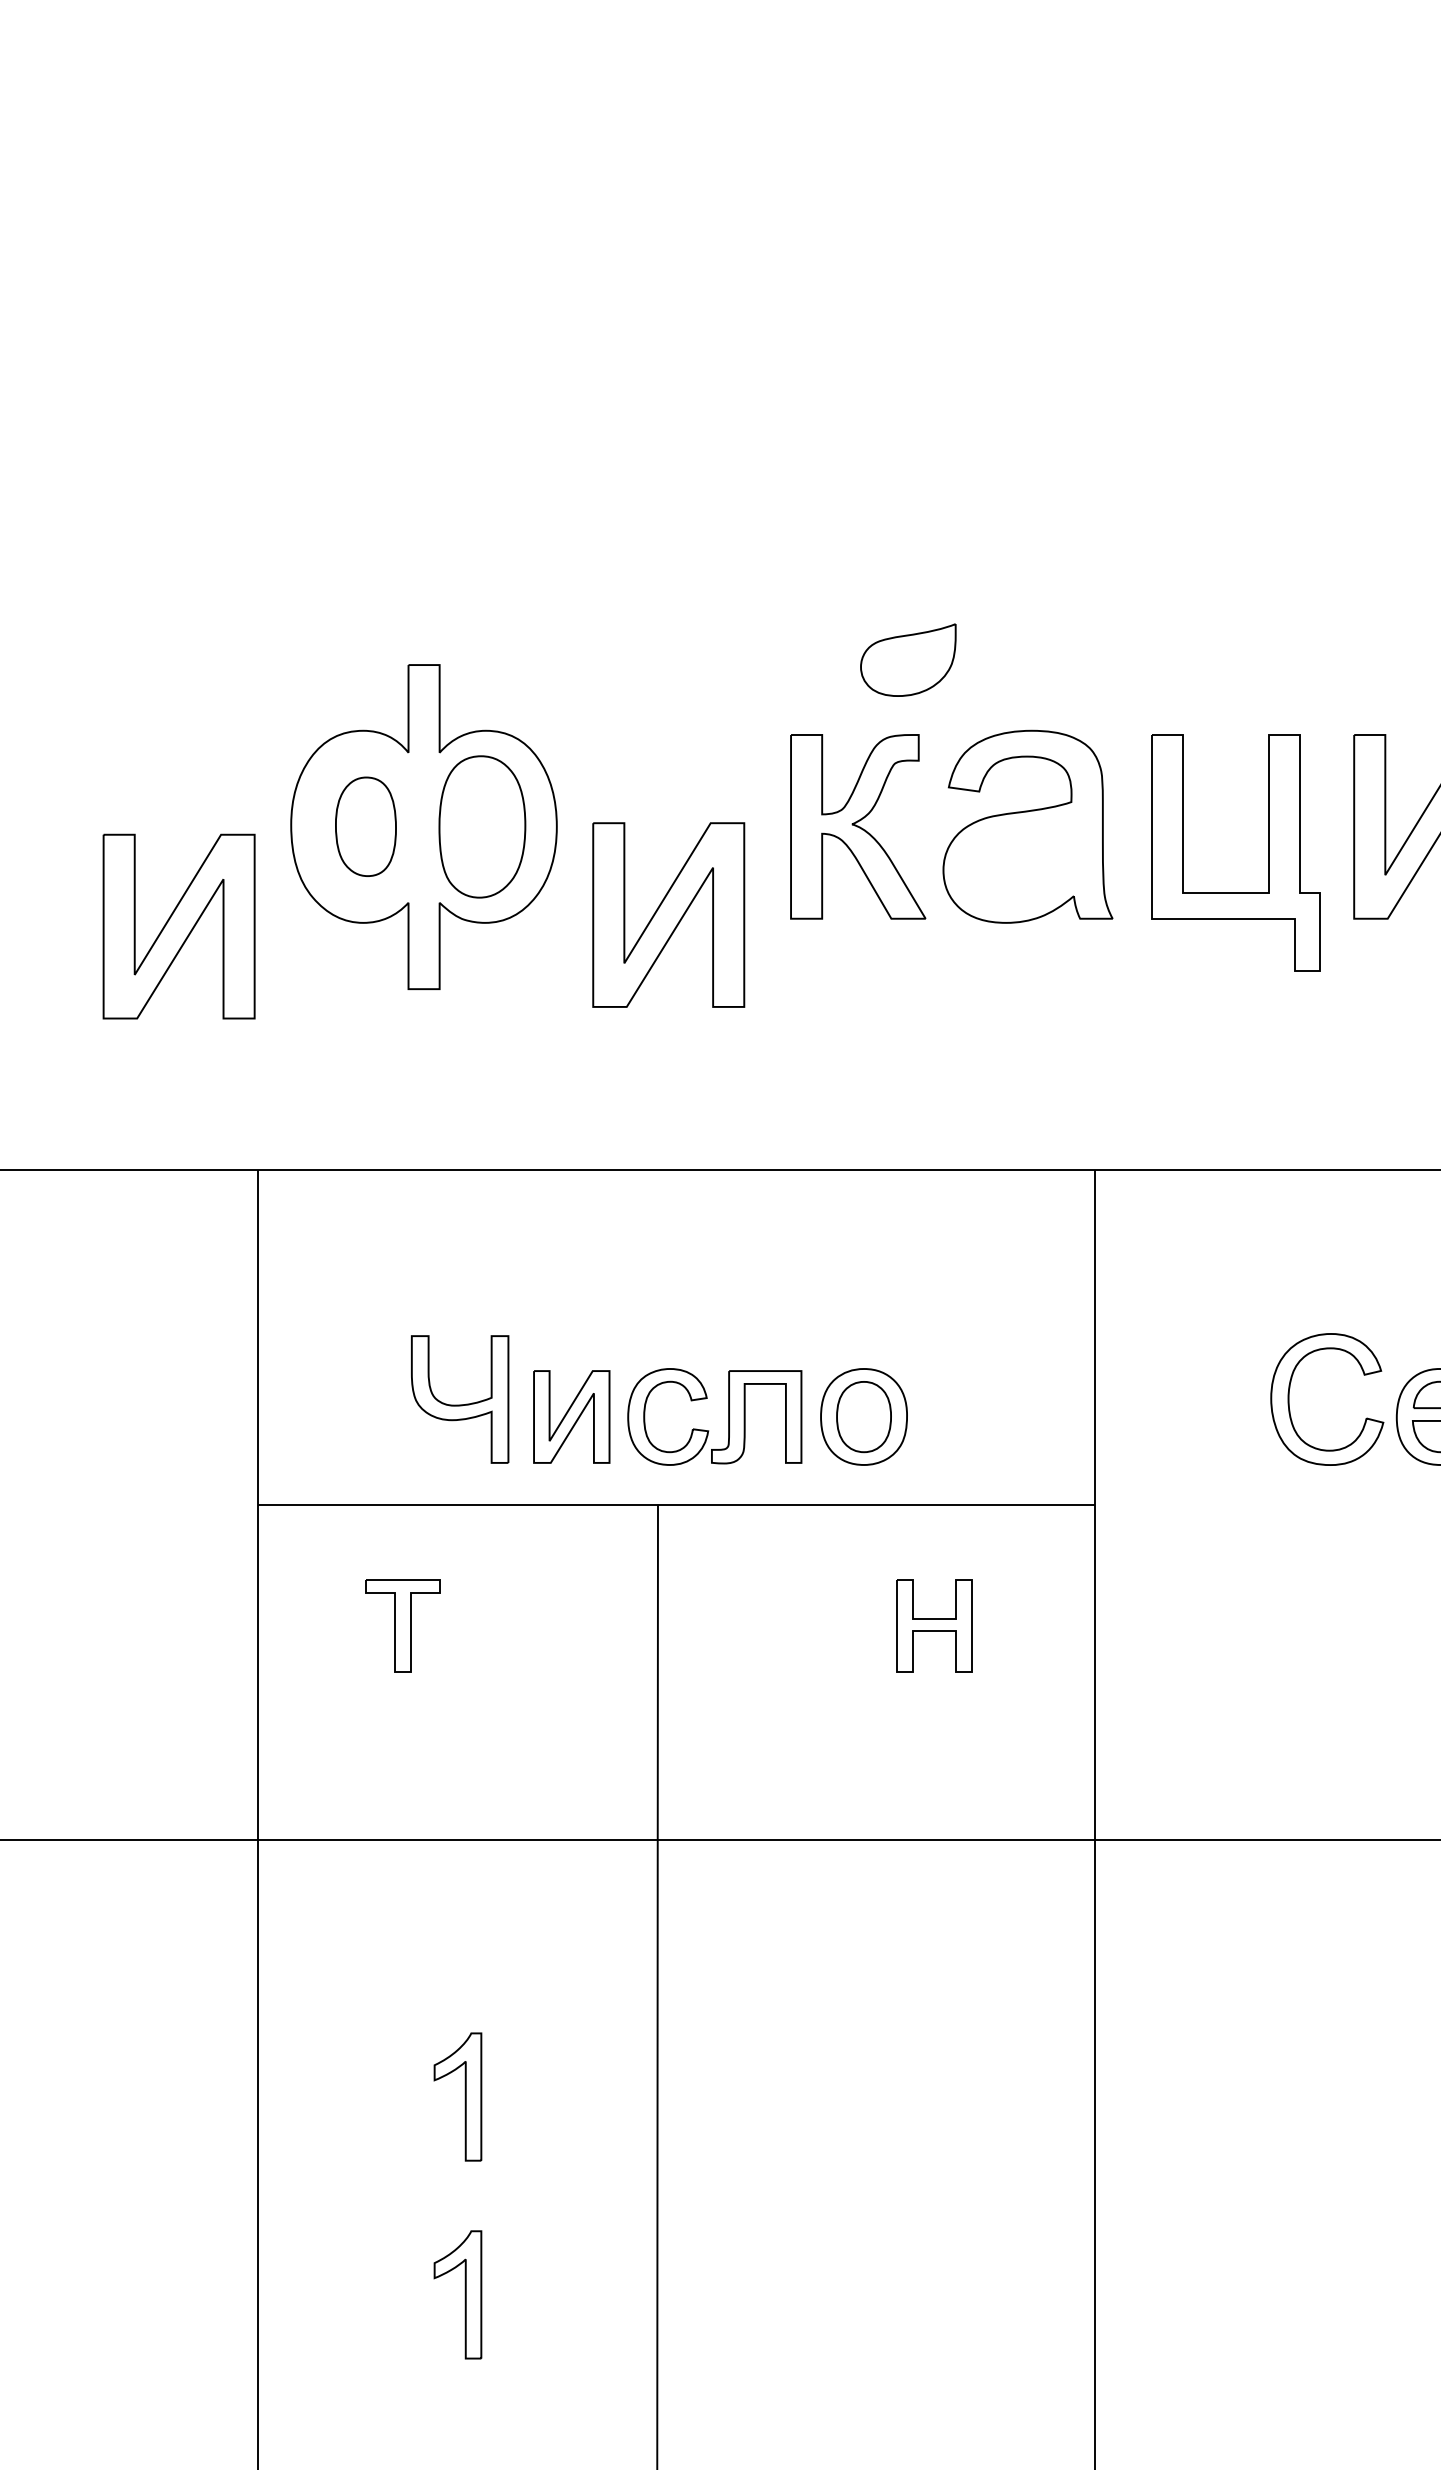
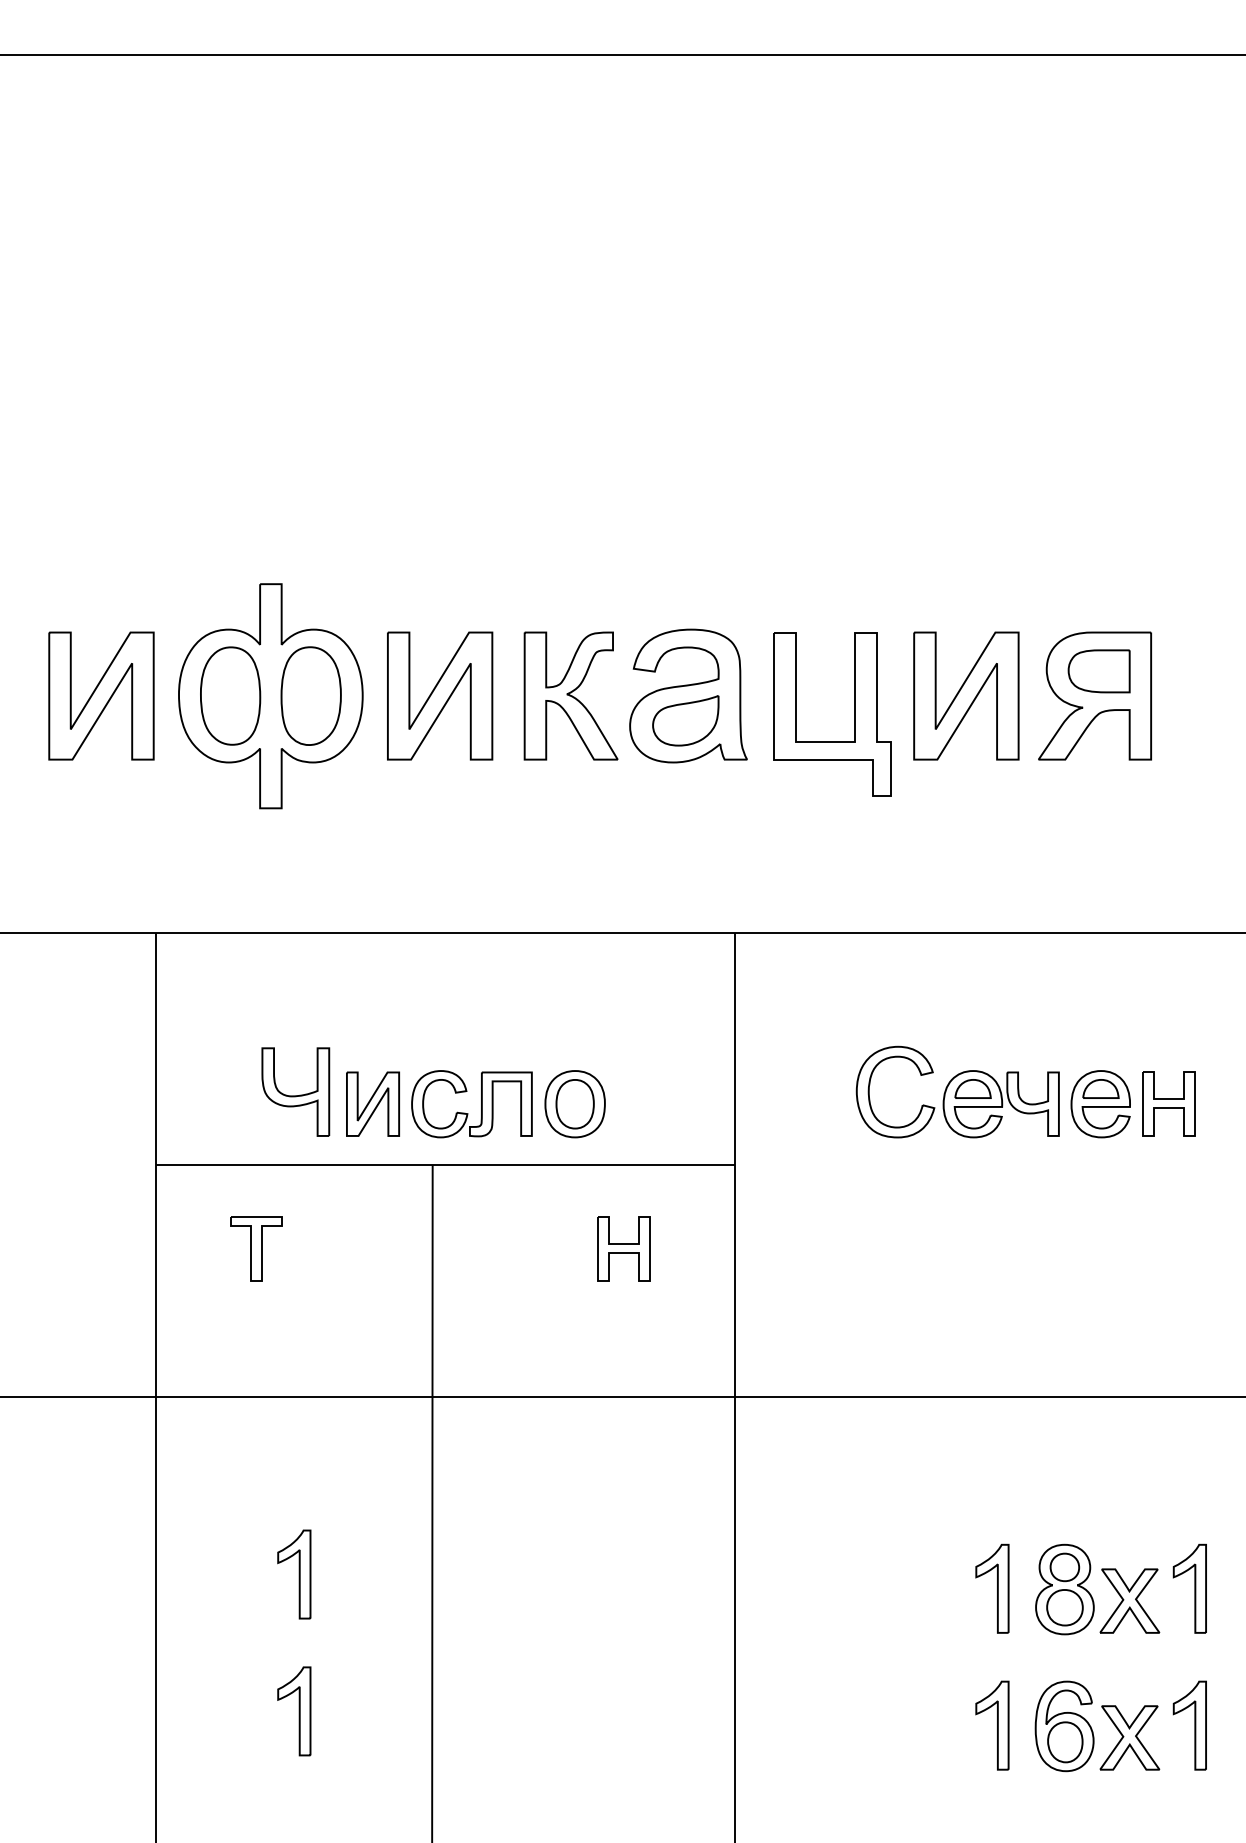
part: (907, 659) -> (685, 720), moved
part: (365, 826) -> (230, 695), size x1.43
part: (669, 914) -> (440, 695), moved
part: (179, 925) -> (101, 695), moved

